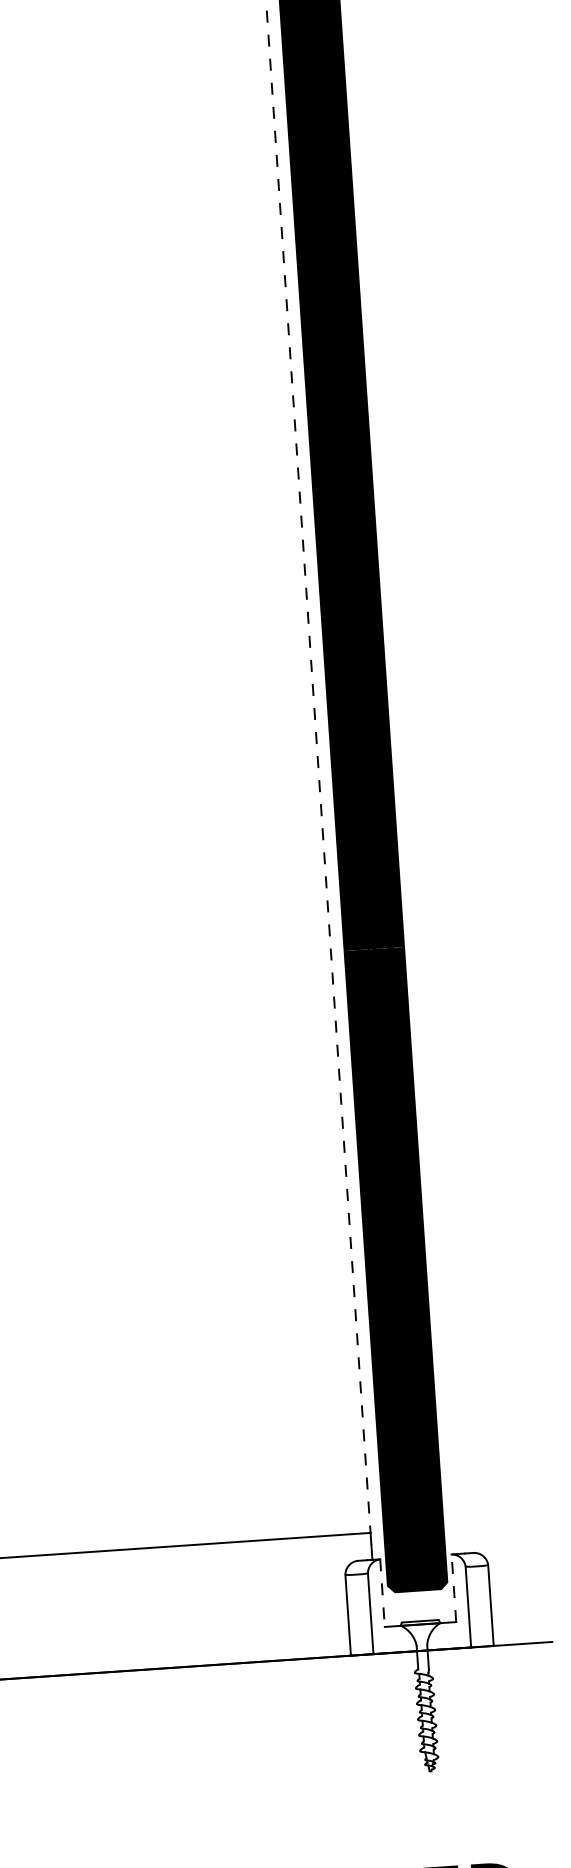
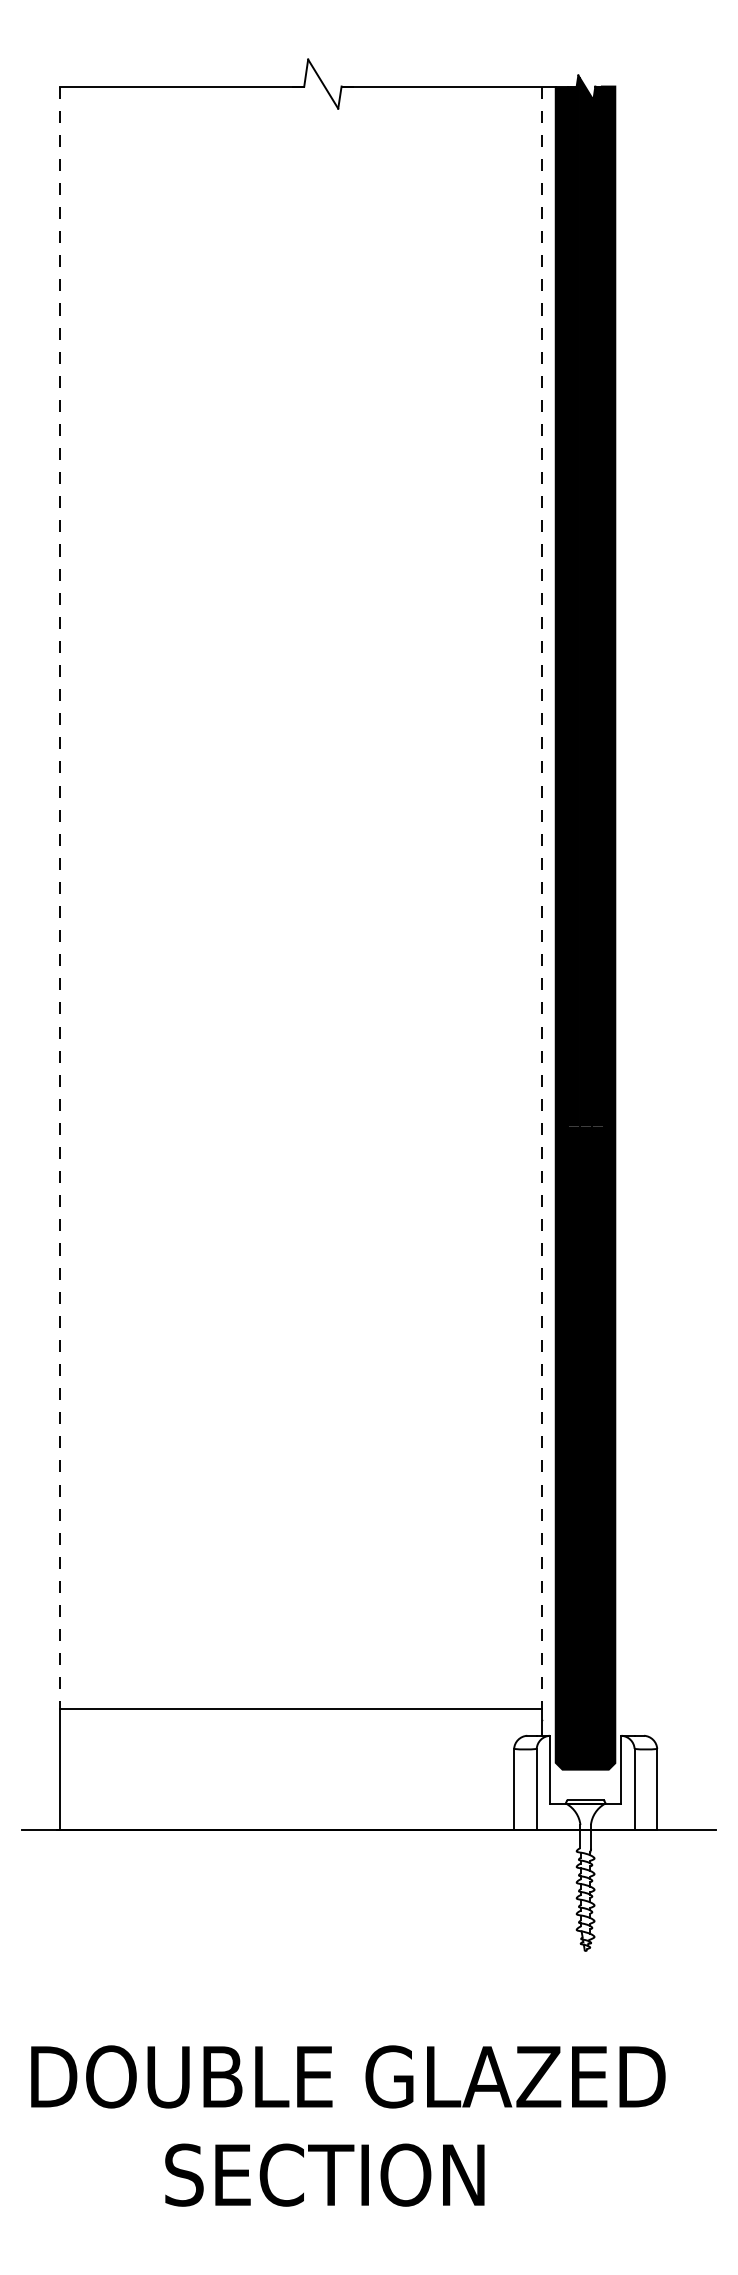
line: (453, 1588) -> (621, 1769), dashed -> solid
line: (382, 1592) -> (549, 1769), dashed -> solid

